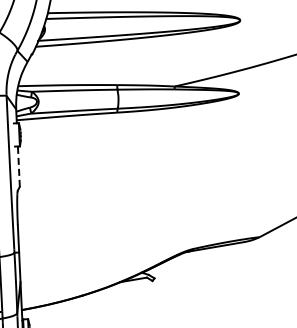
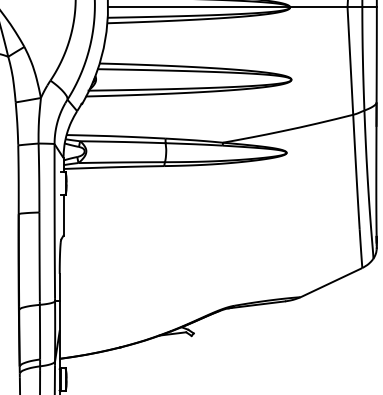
line: (18, 165) -> (63, 214), dashed -> solid

